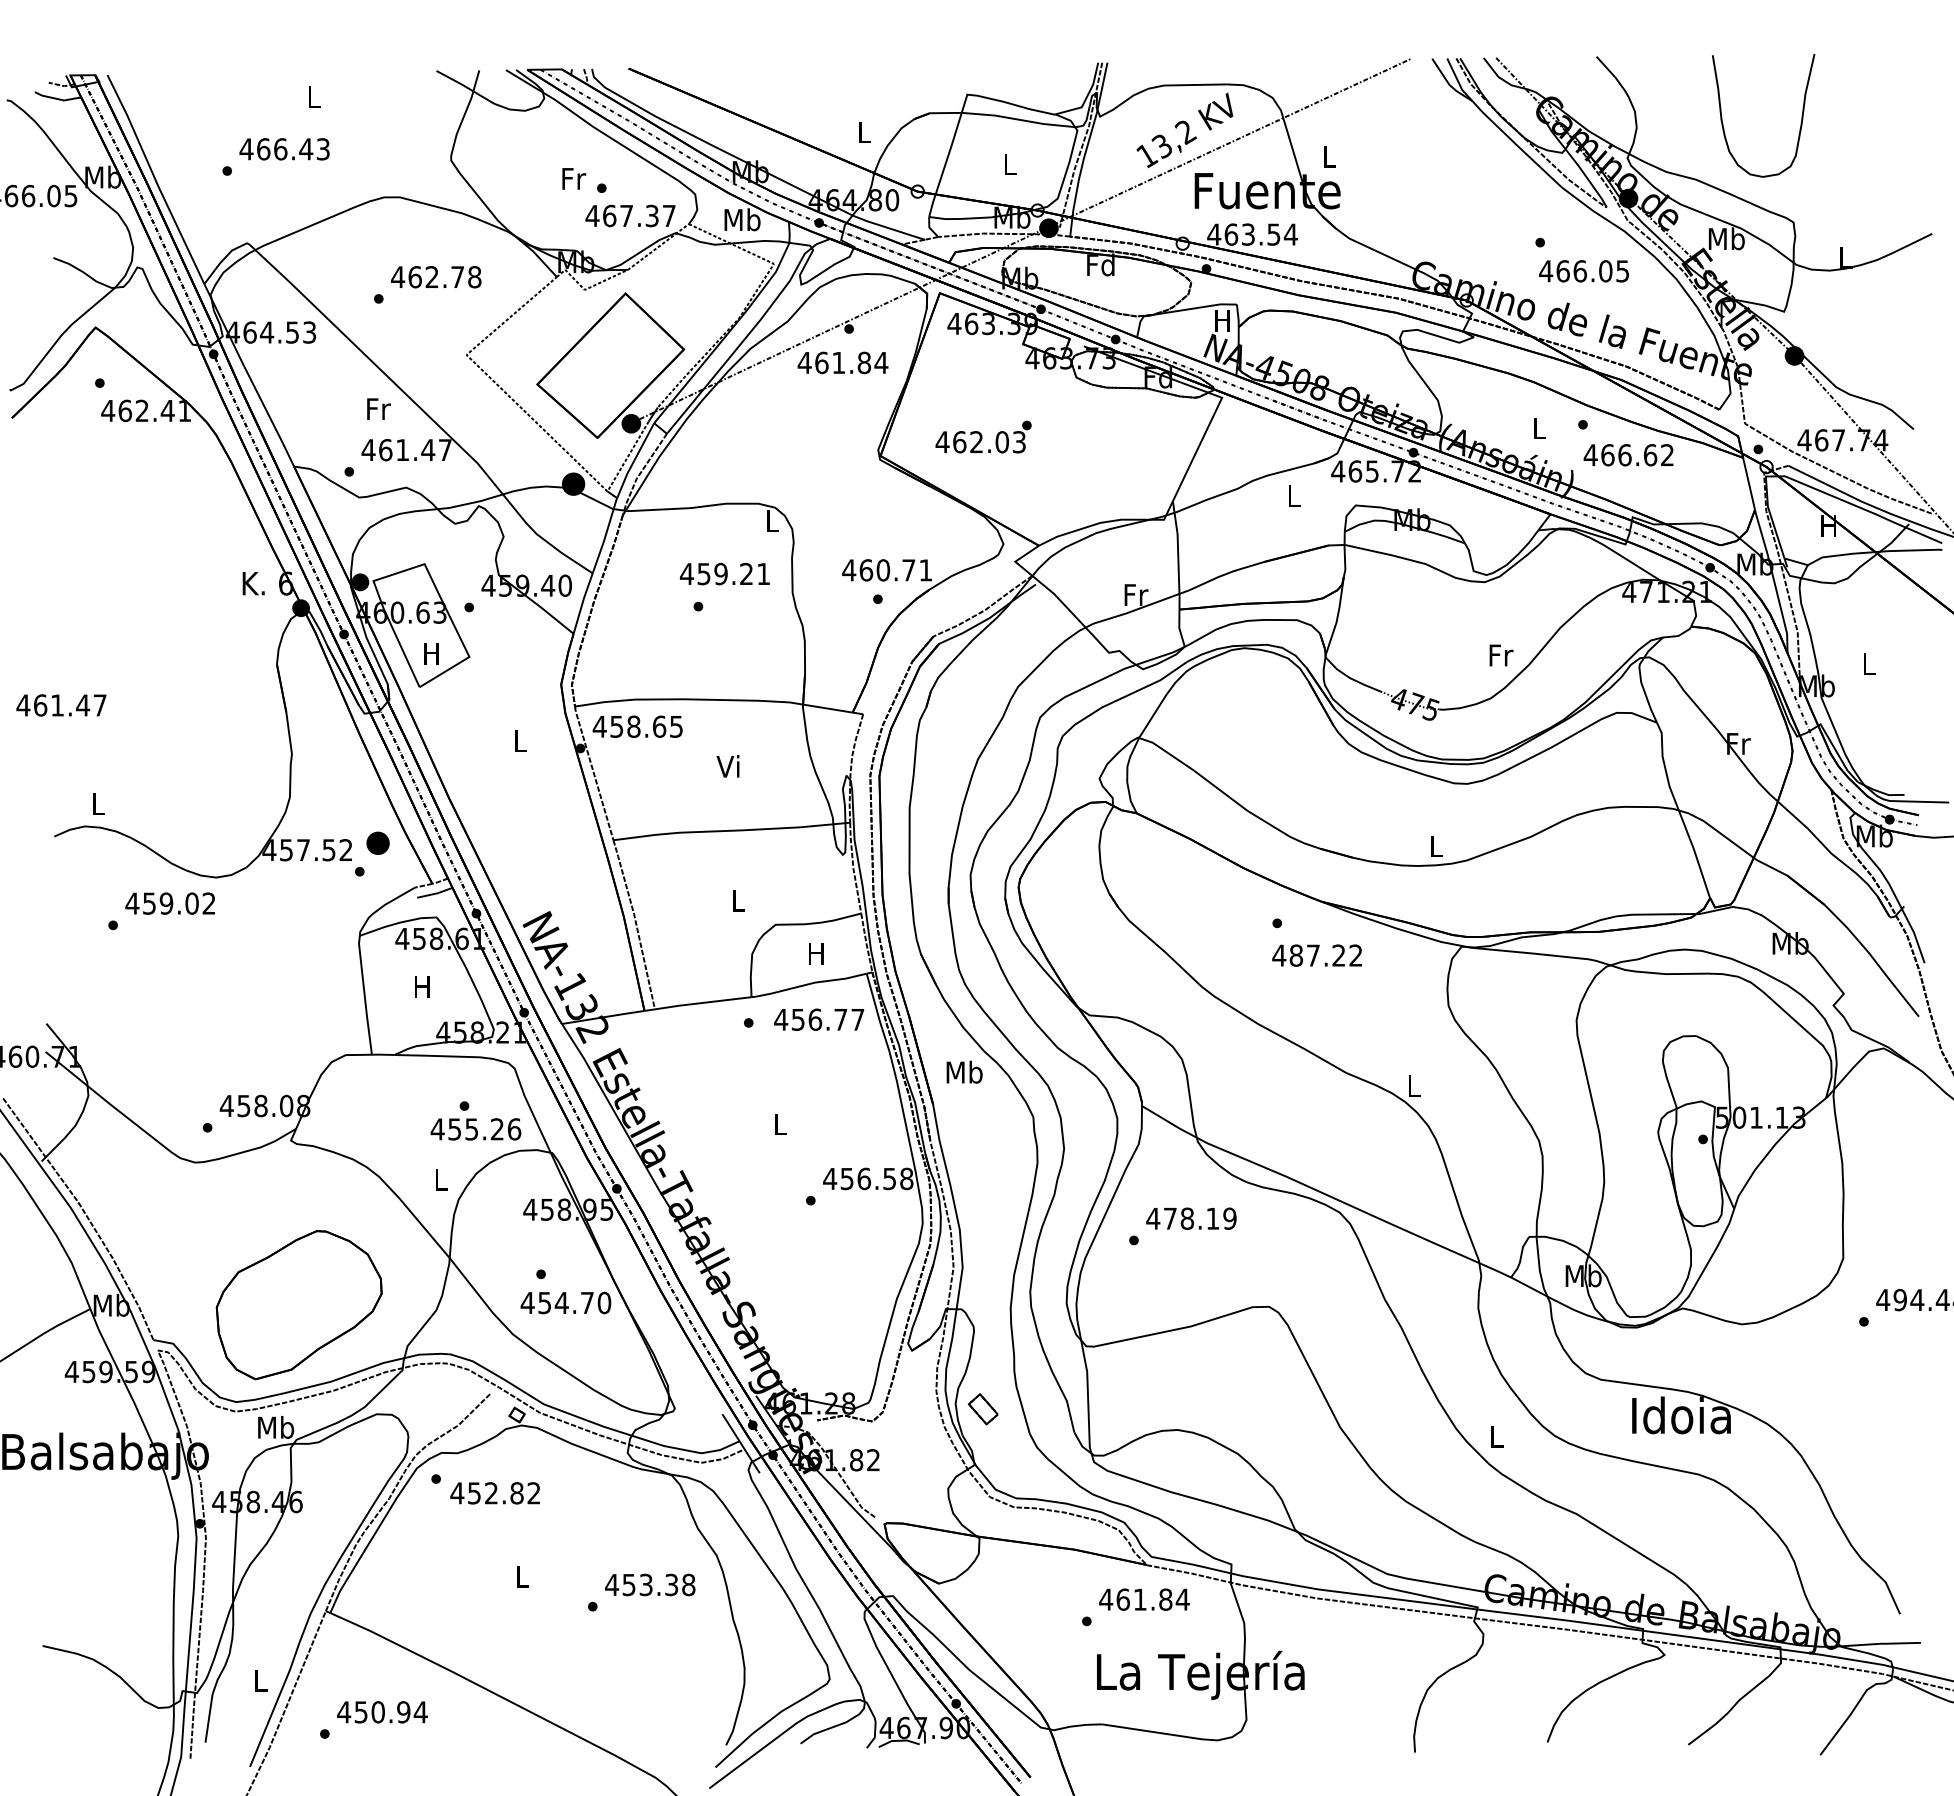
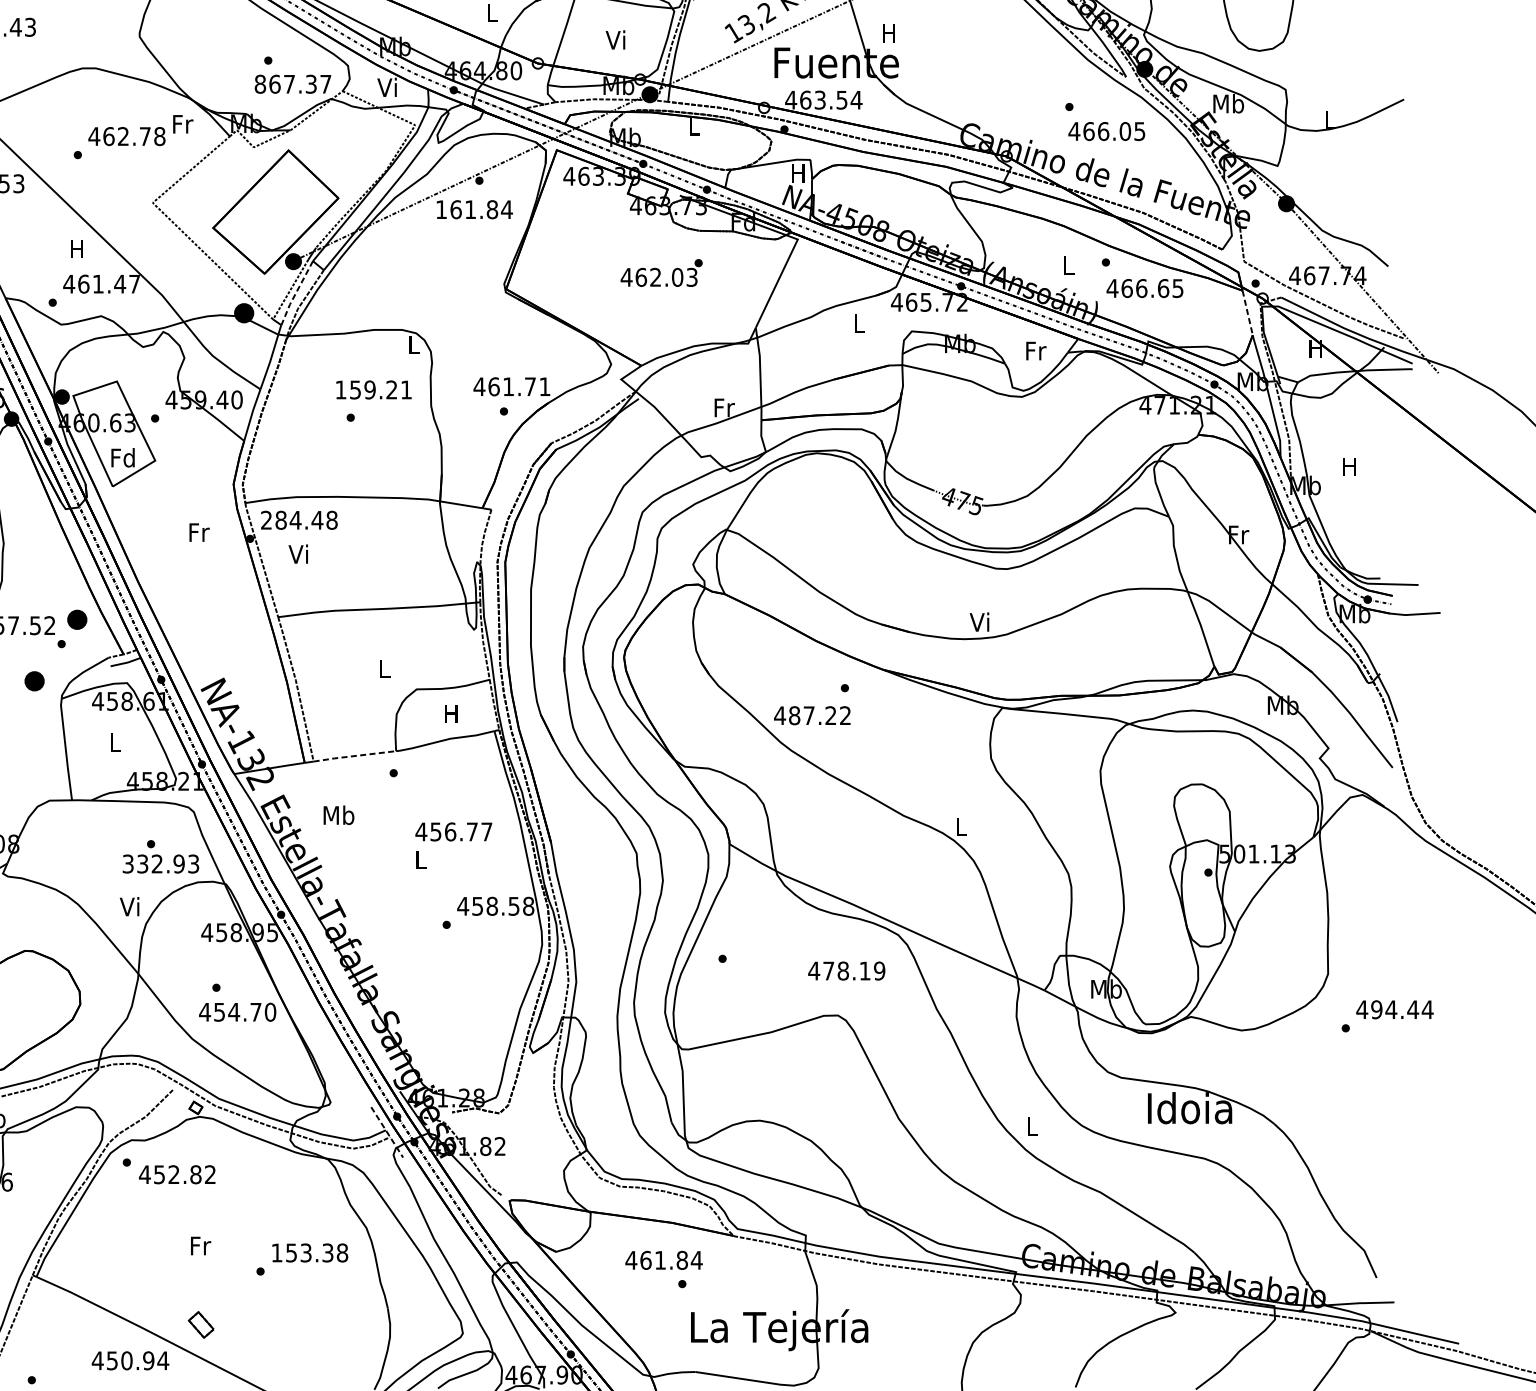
text: (1328, 156) -> (888, 33), L -> H
text: (1008, 163) -> (615, 39), L -> Vi
text: (574, 178) -> (183, 123), moved
text: (592, 215) -> (260, 83), 467.37 -> 867.37
text: (742, 219) -> (388, 87), Mb -> Vi
text: (1100, 264) -> (694, 125), Fd -> L
text: (804, 362) -> (441, 209), 461.84 -> 161.84
text: (378, 408) -> (77, 248), Fr -> H
text: (983, 436) -> (661, 272), moved
text: (1667, 455) -> (1178, 288), 466.62 -> 466.65
line: (634, 460) -> (296, 293), solid -> dashed
line: (1749, 483) -> (1248, 312), solid -> dashed
text: (883, 570) -> (508, 386), 460.71 -> 461.71
text: (686, 573) -> (340, 389), 459.21 -> 159.21
text: (431, 653) -> (122, 457), H -> Fd
text: (1501, 655) -> (1036, 351), moved
text: (1868, 663) -> (1349, 466), L -> H
text: (637, 726) -> (298, 520), 458.65 -> 284.48
text: (521, 740) -> (199, 532), L -> Fr
text: (727, 766) -> (297, 554), moved
text: (1434, 845) -> (979, 621), L -> Vi
part: (327, 914) -> (34, 680), added
text: (1316, 955) -> (811, 715), moved
text: (422, 986) -> (115, 742), H -> L
line: (702, 1002) -> (354, 755), solid -> dashed
text: (819, 1019) -> (454, 831), moved
text: (964, 1071) -> (338, 814), moved
text: (475, 1129) -> (160, 864), 455.26 -> 332.93
text: (864, 1178) -> (492, 905), 456.58 -> 458.58
text: (439, 1179) -> (129, 906), L -> Vi
text: (1191, 1218) -> (846, 970), moved
part: (982, 1409) -> (200, 1325), moved
line: (741, 1443) -> (387, 1132), solid -> dashed
text: (522, 1576) -> (200, 1245), L -> Fr
text: (612, 1584) -> (277, 1252), 453.38 -> 153.38
text: (1144, 1599) -> (664, 1260), moved
text: (382, 1712) -> (130, 1360), moved

